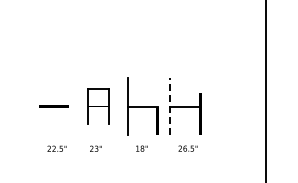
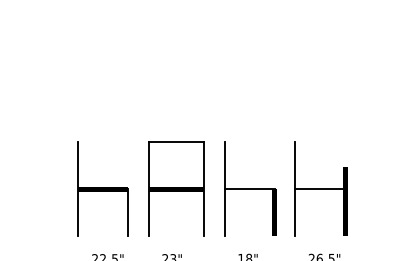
line: (39, 106) -> (78, 189), added
part: (98, 106) -> (176, 189), size x1.67
line: (170, 106) -> (295, 189), dashed -> solid
line: (69, 120) -> (128, 212), added

